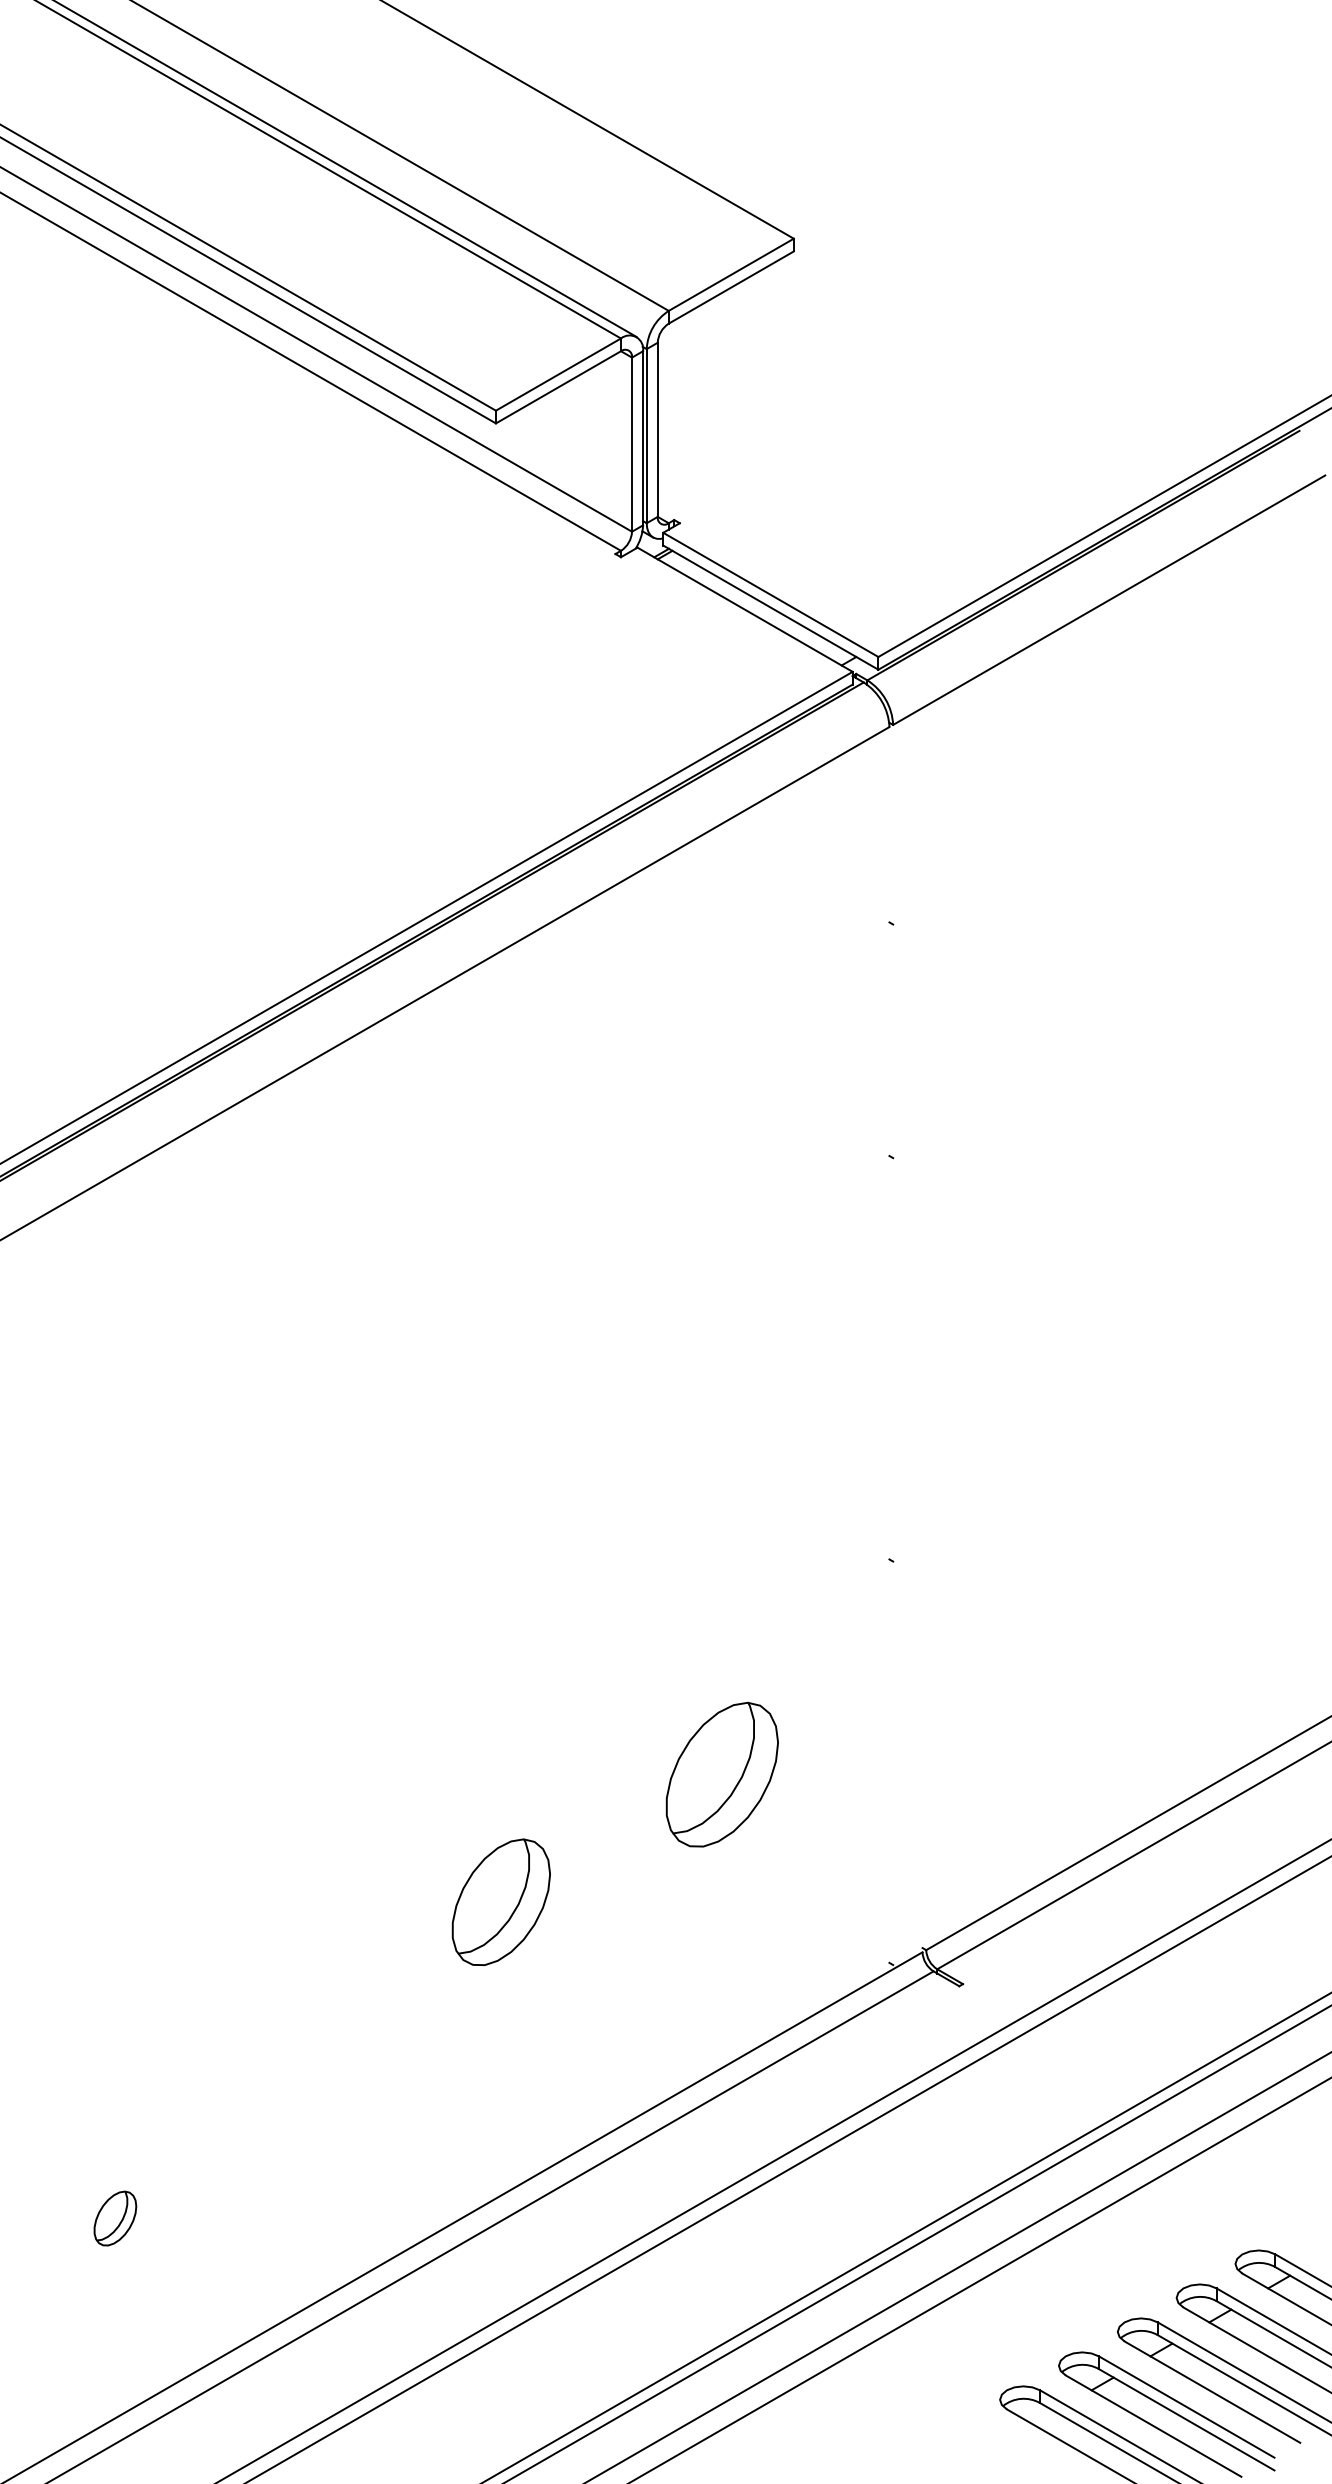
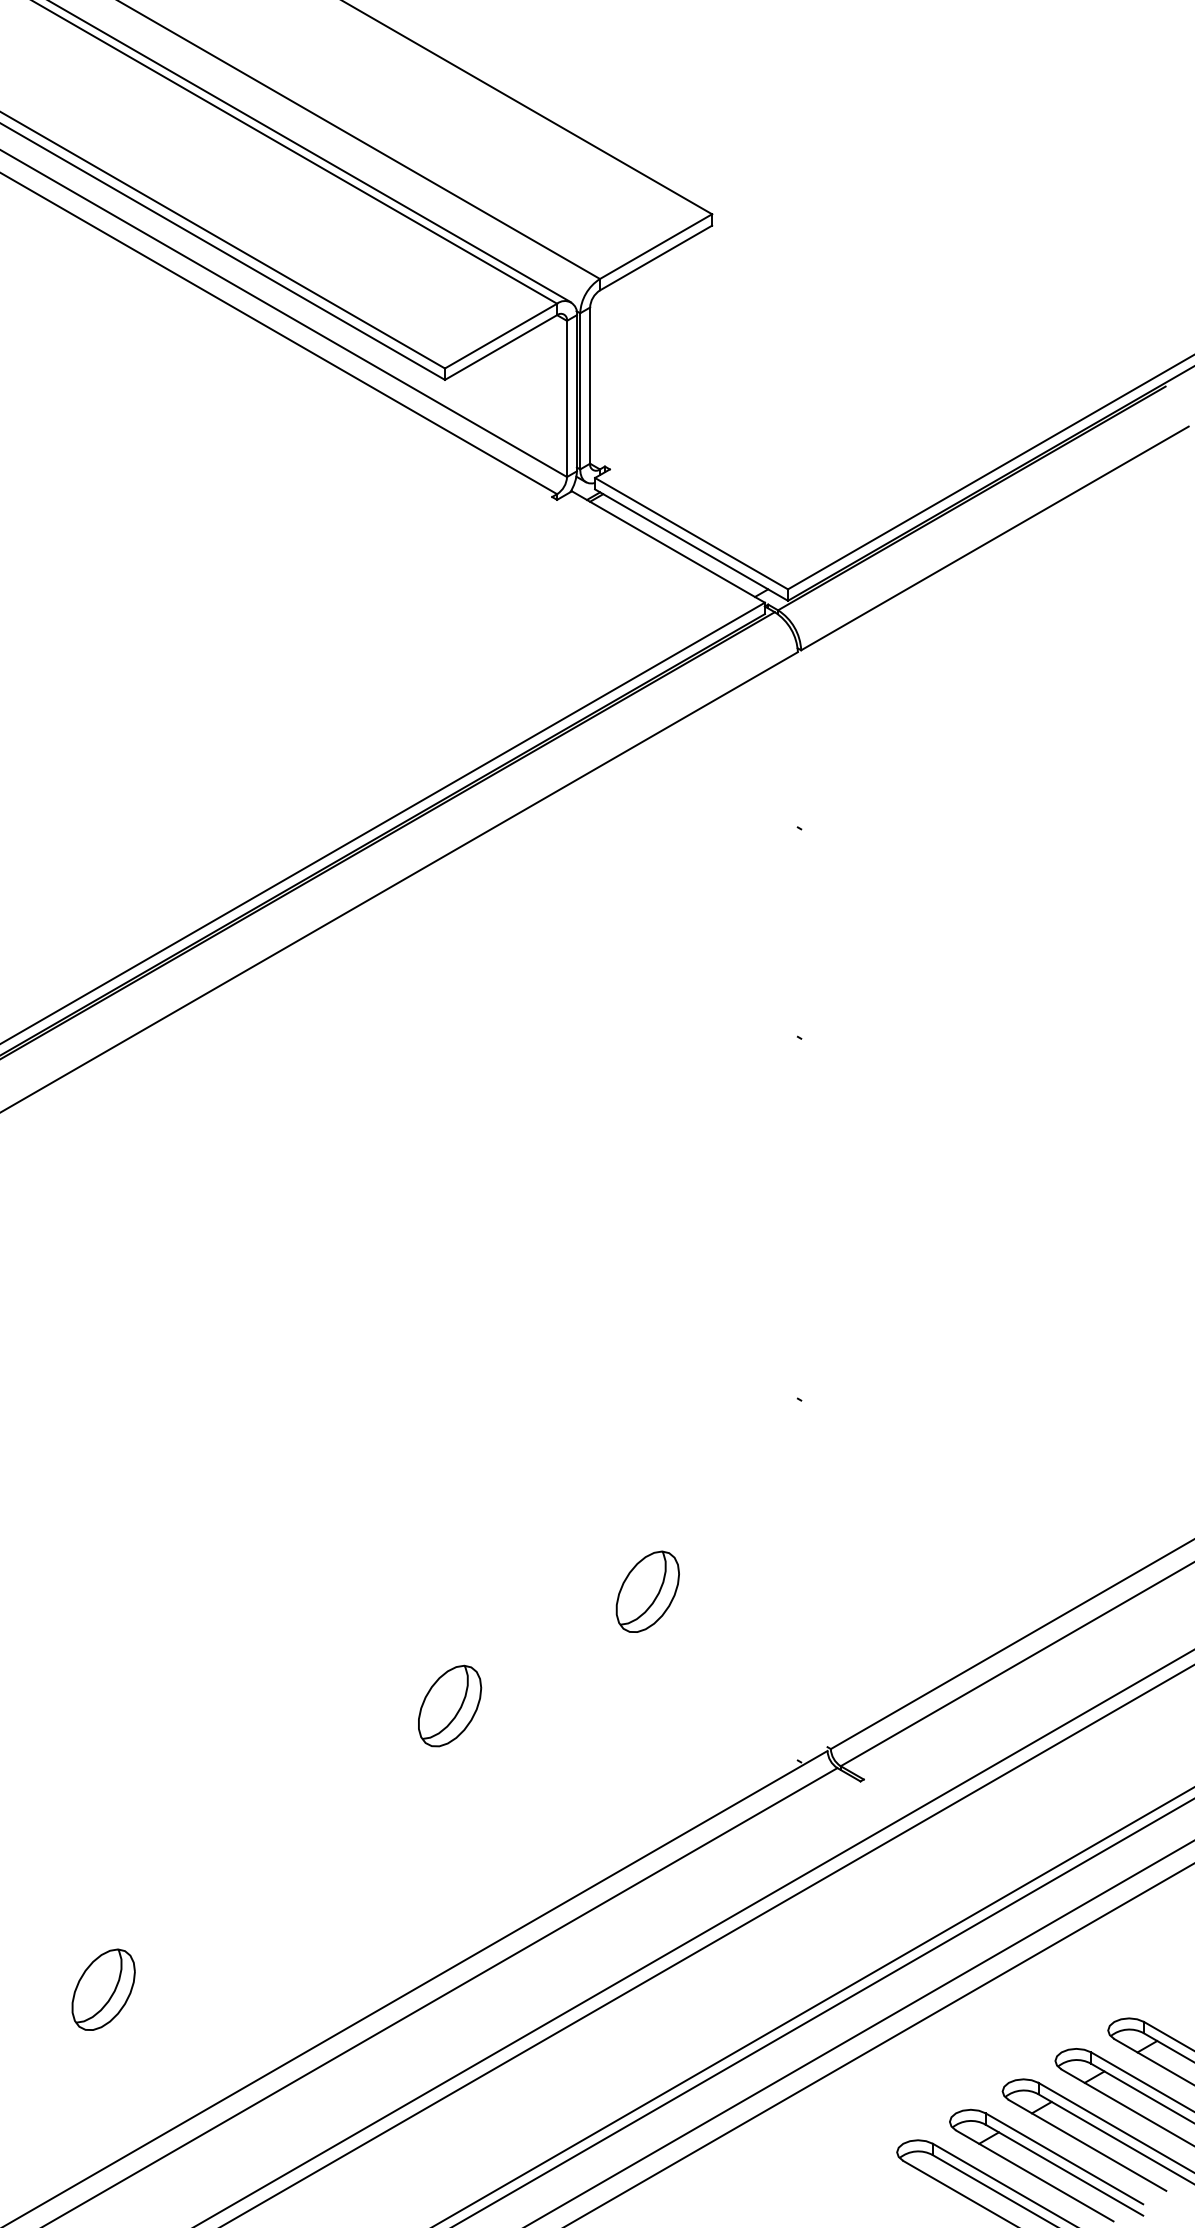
part: (721, 1774) -> (647, 1591), size x0.62
part: (501, 1901) -> (449, 1705), size x0.71
part: (115, 2218) -> (103, 1989), size x1.67

